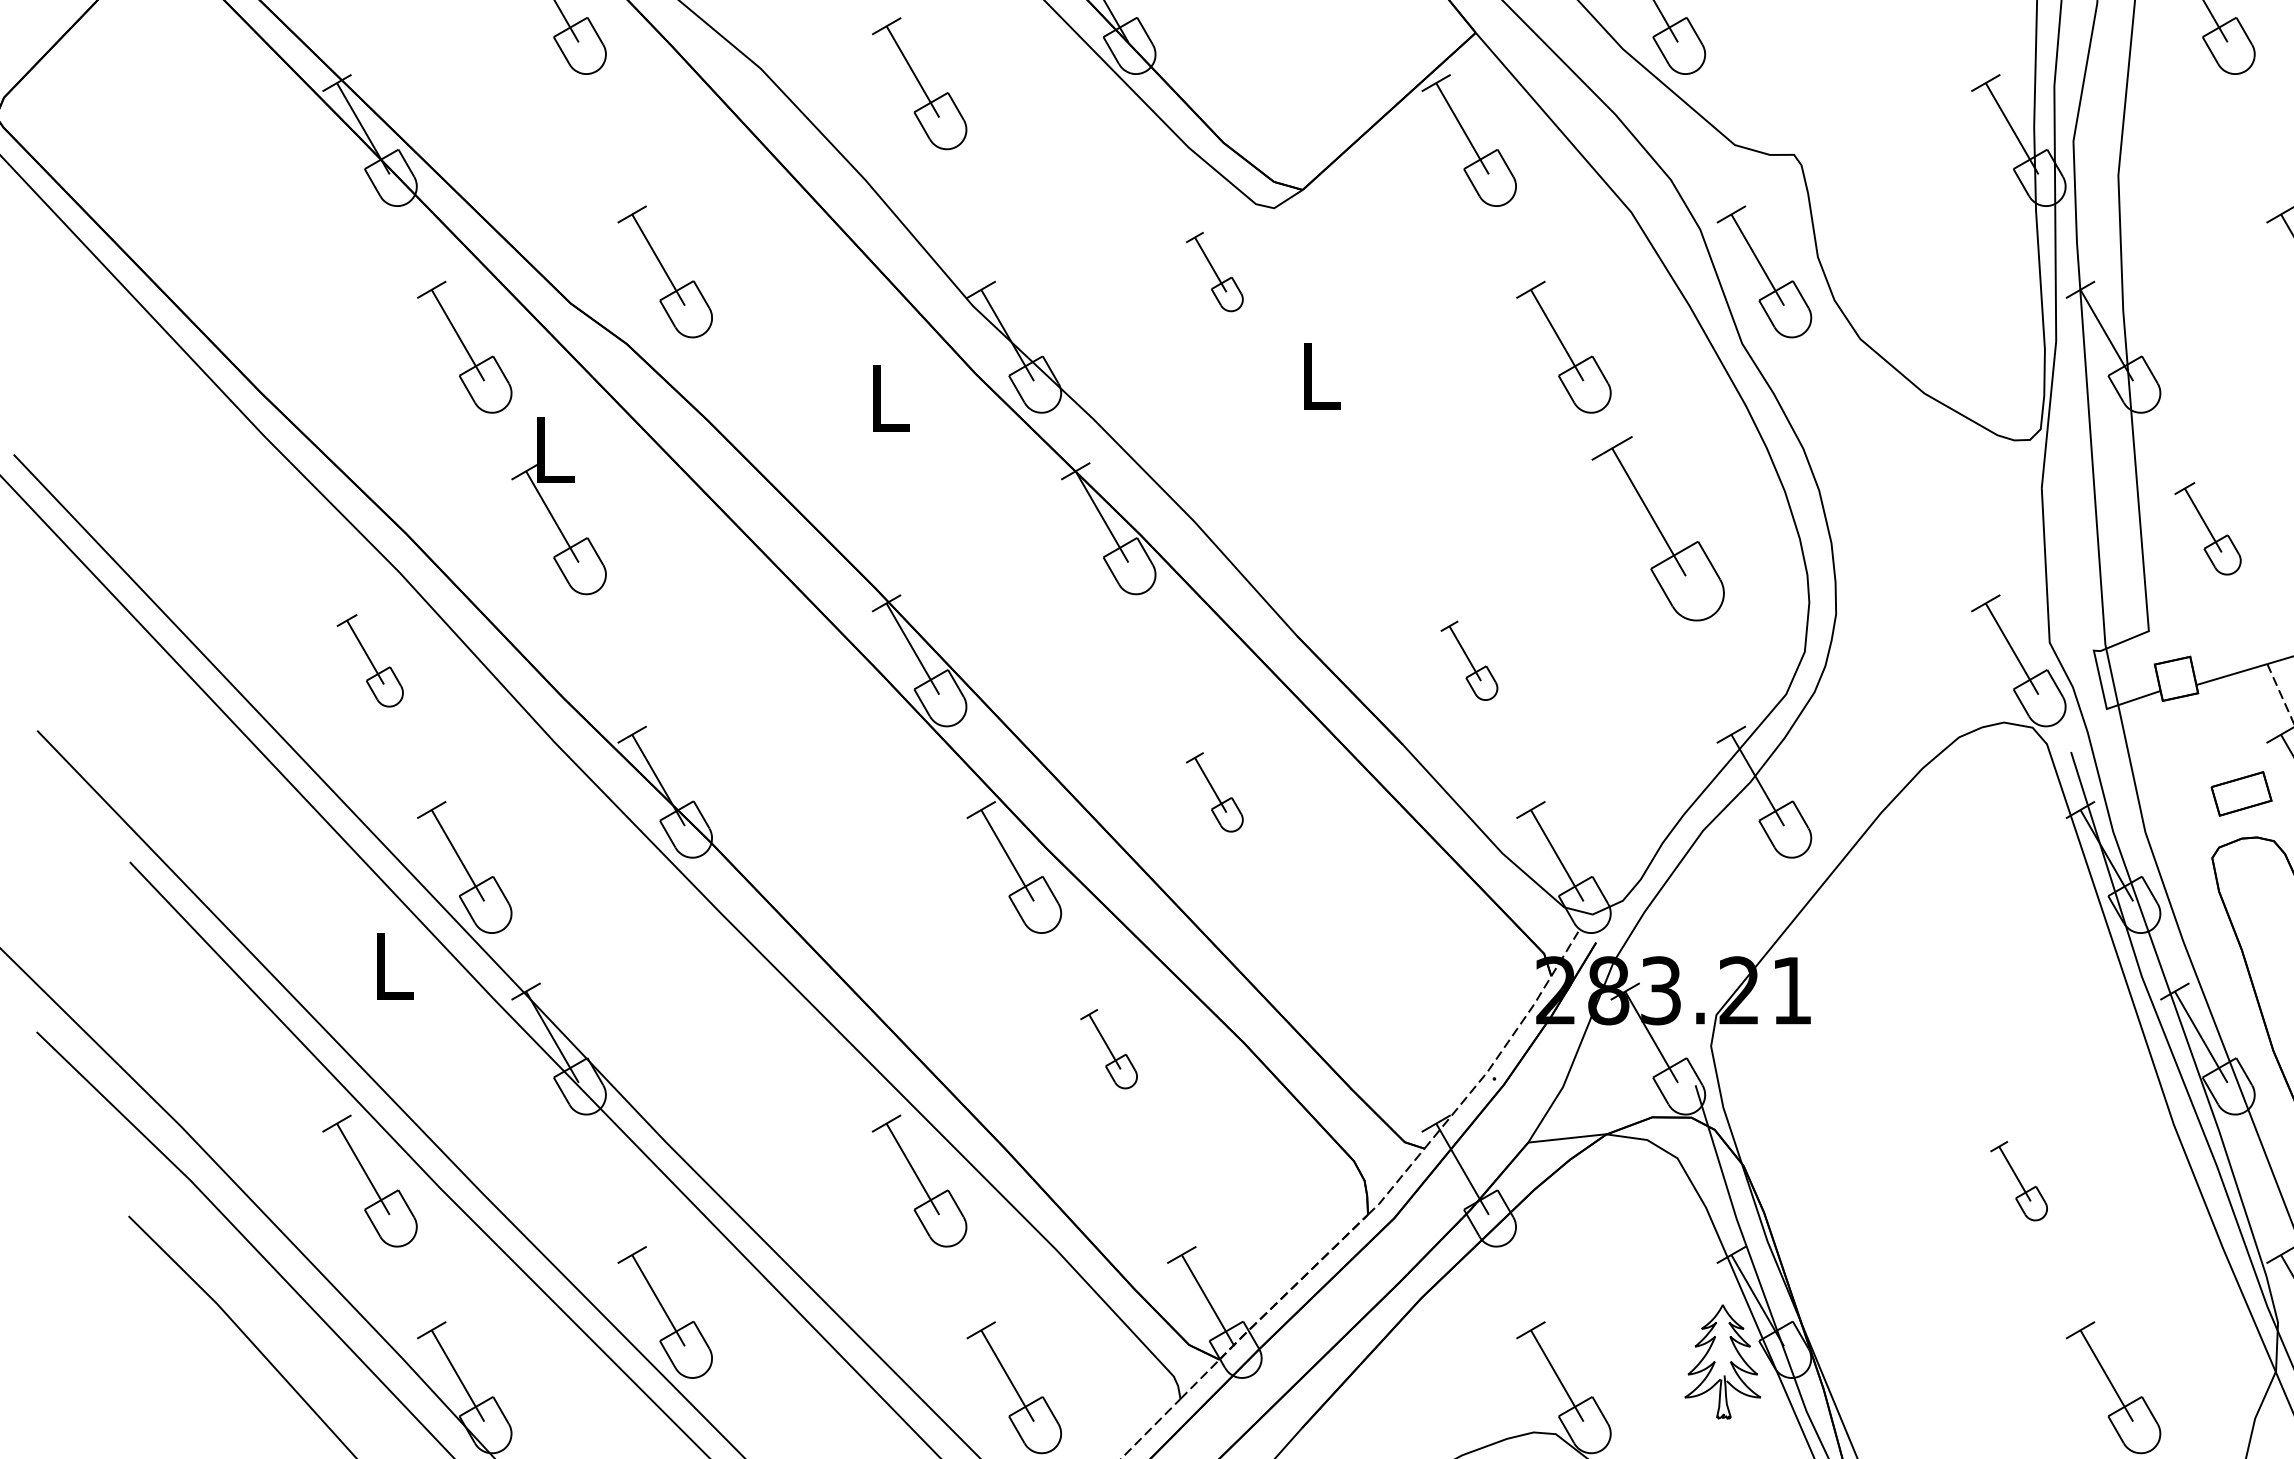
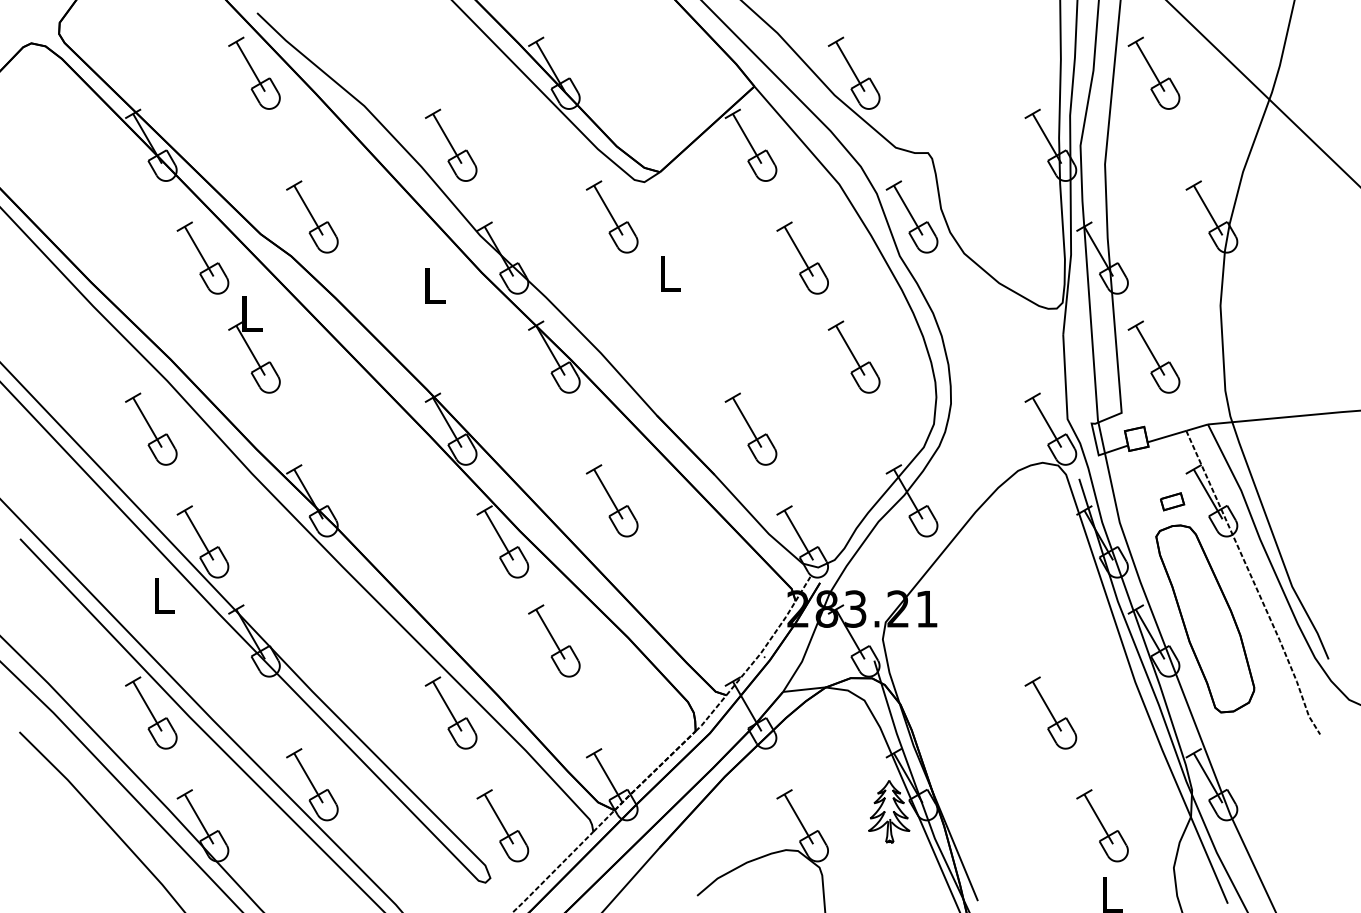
part: (918, 82) -> (450, 144), moved
part: (1213, 271) -> (611, 216), size x1.67
part: (1657, 527) -> (853, 356), size x0.71
part: (2207, 527) -> (1153, 356), size x1.43
part: (370, 659) -> (151, 428), size x1.43
part: (1468, 659) -> (750, 428), size x1.67
part: (1213, 791) -> (611, 500), size x1.67
part: (2242, 793) -> (1172, 501), size x0.71
part: (1109, 1048) -> (554, 640), size x1.67
part: (2018, 1180) -> (1050, 712), size x1.67

